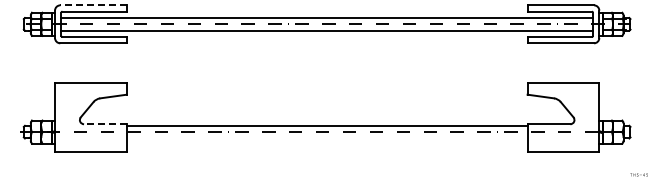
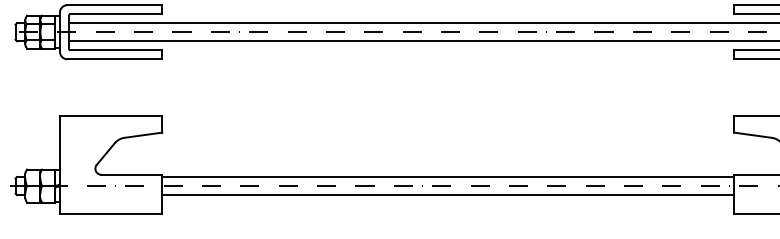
line: (93, 5) -> (114, 5), dashed -> solid
line: (104, 124) -> (130, 175), dashed -> solid
line: (326, 138) -> (447, 195), added

